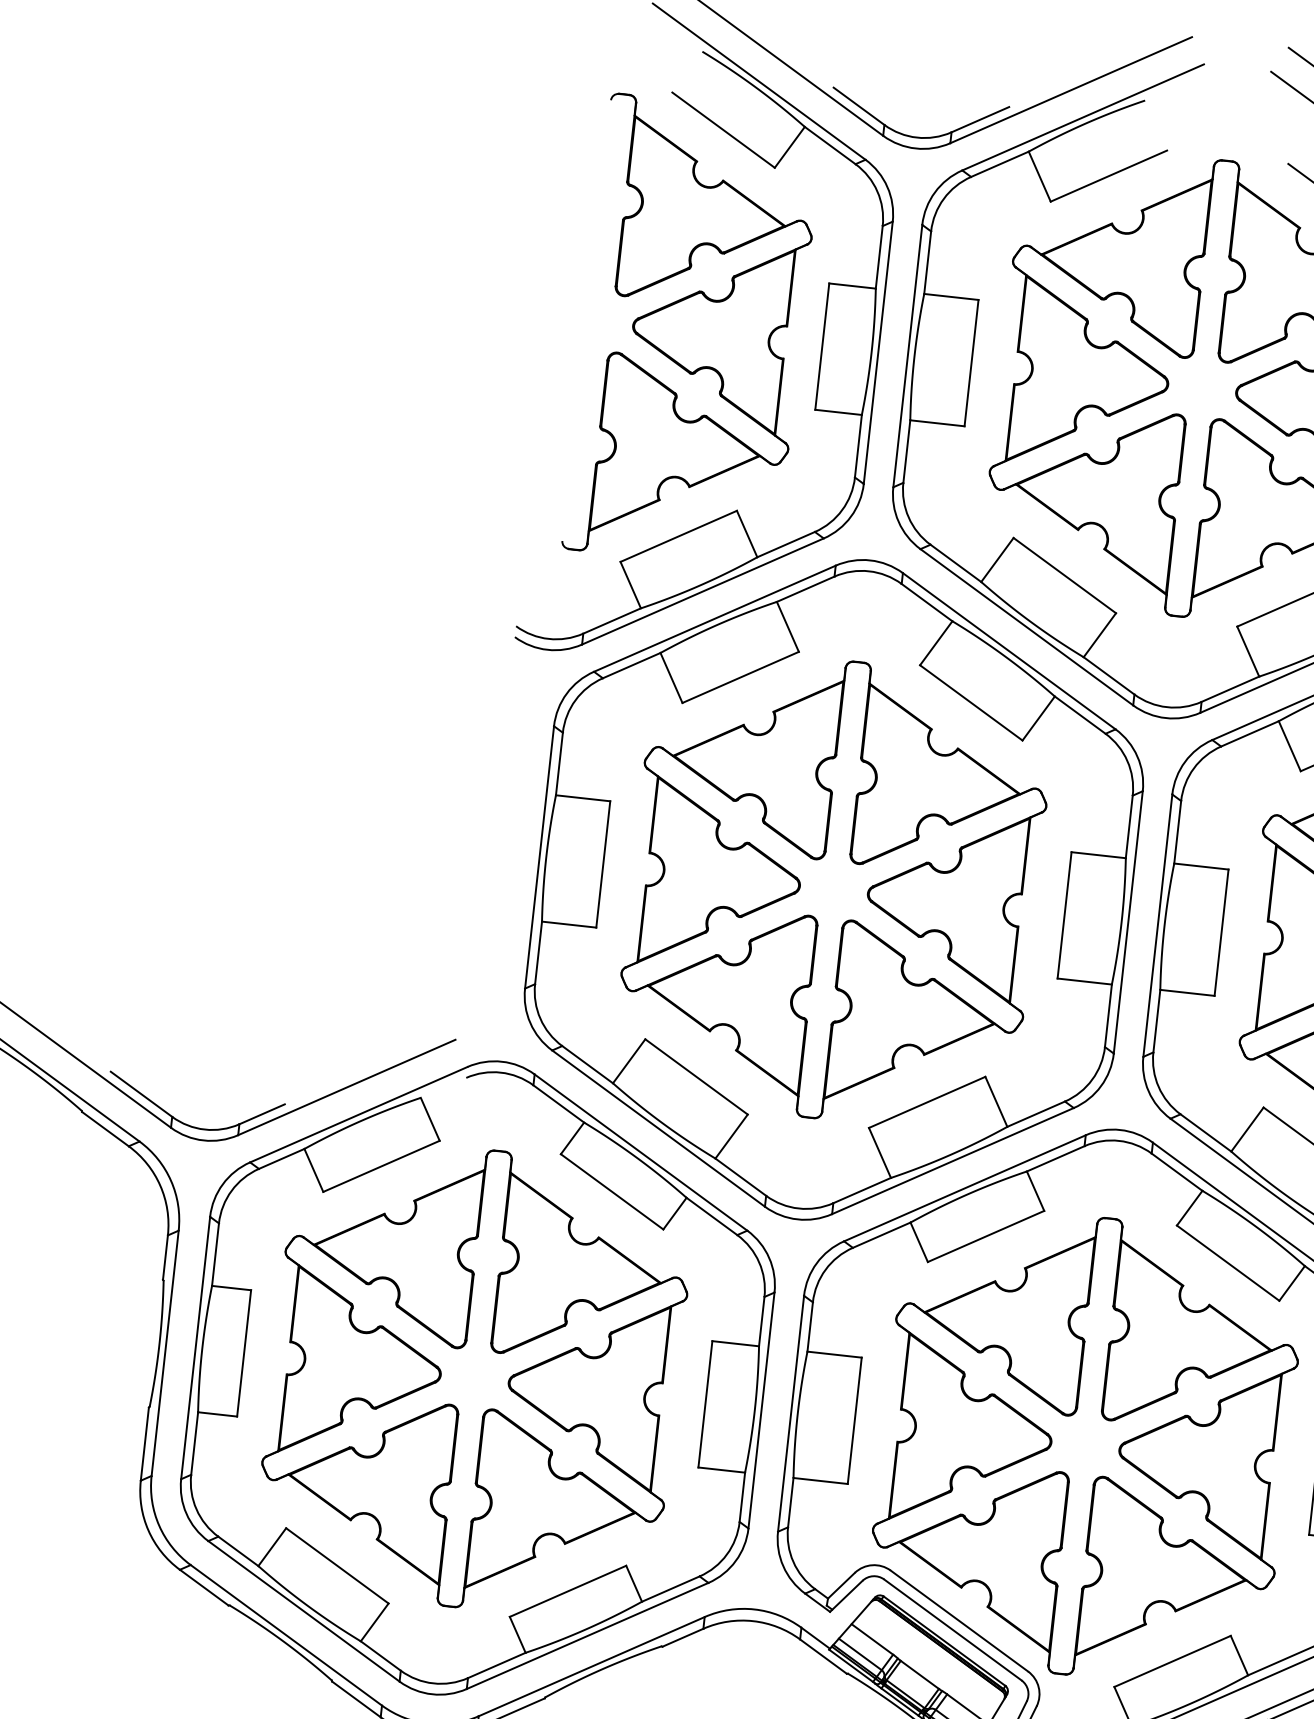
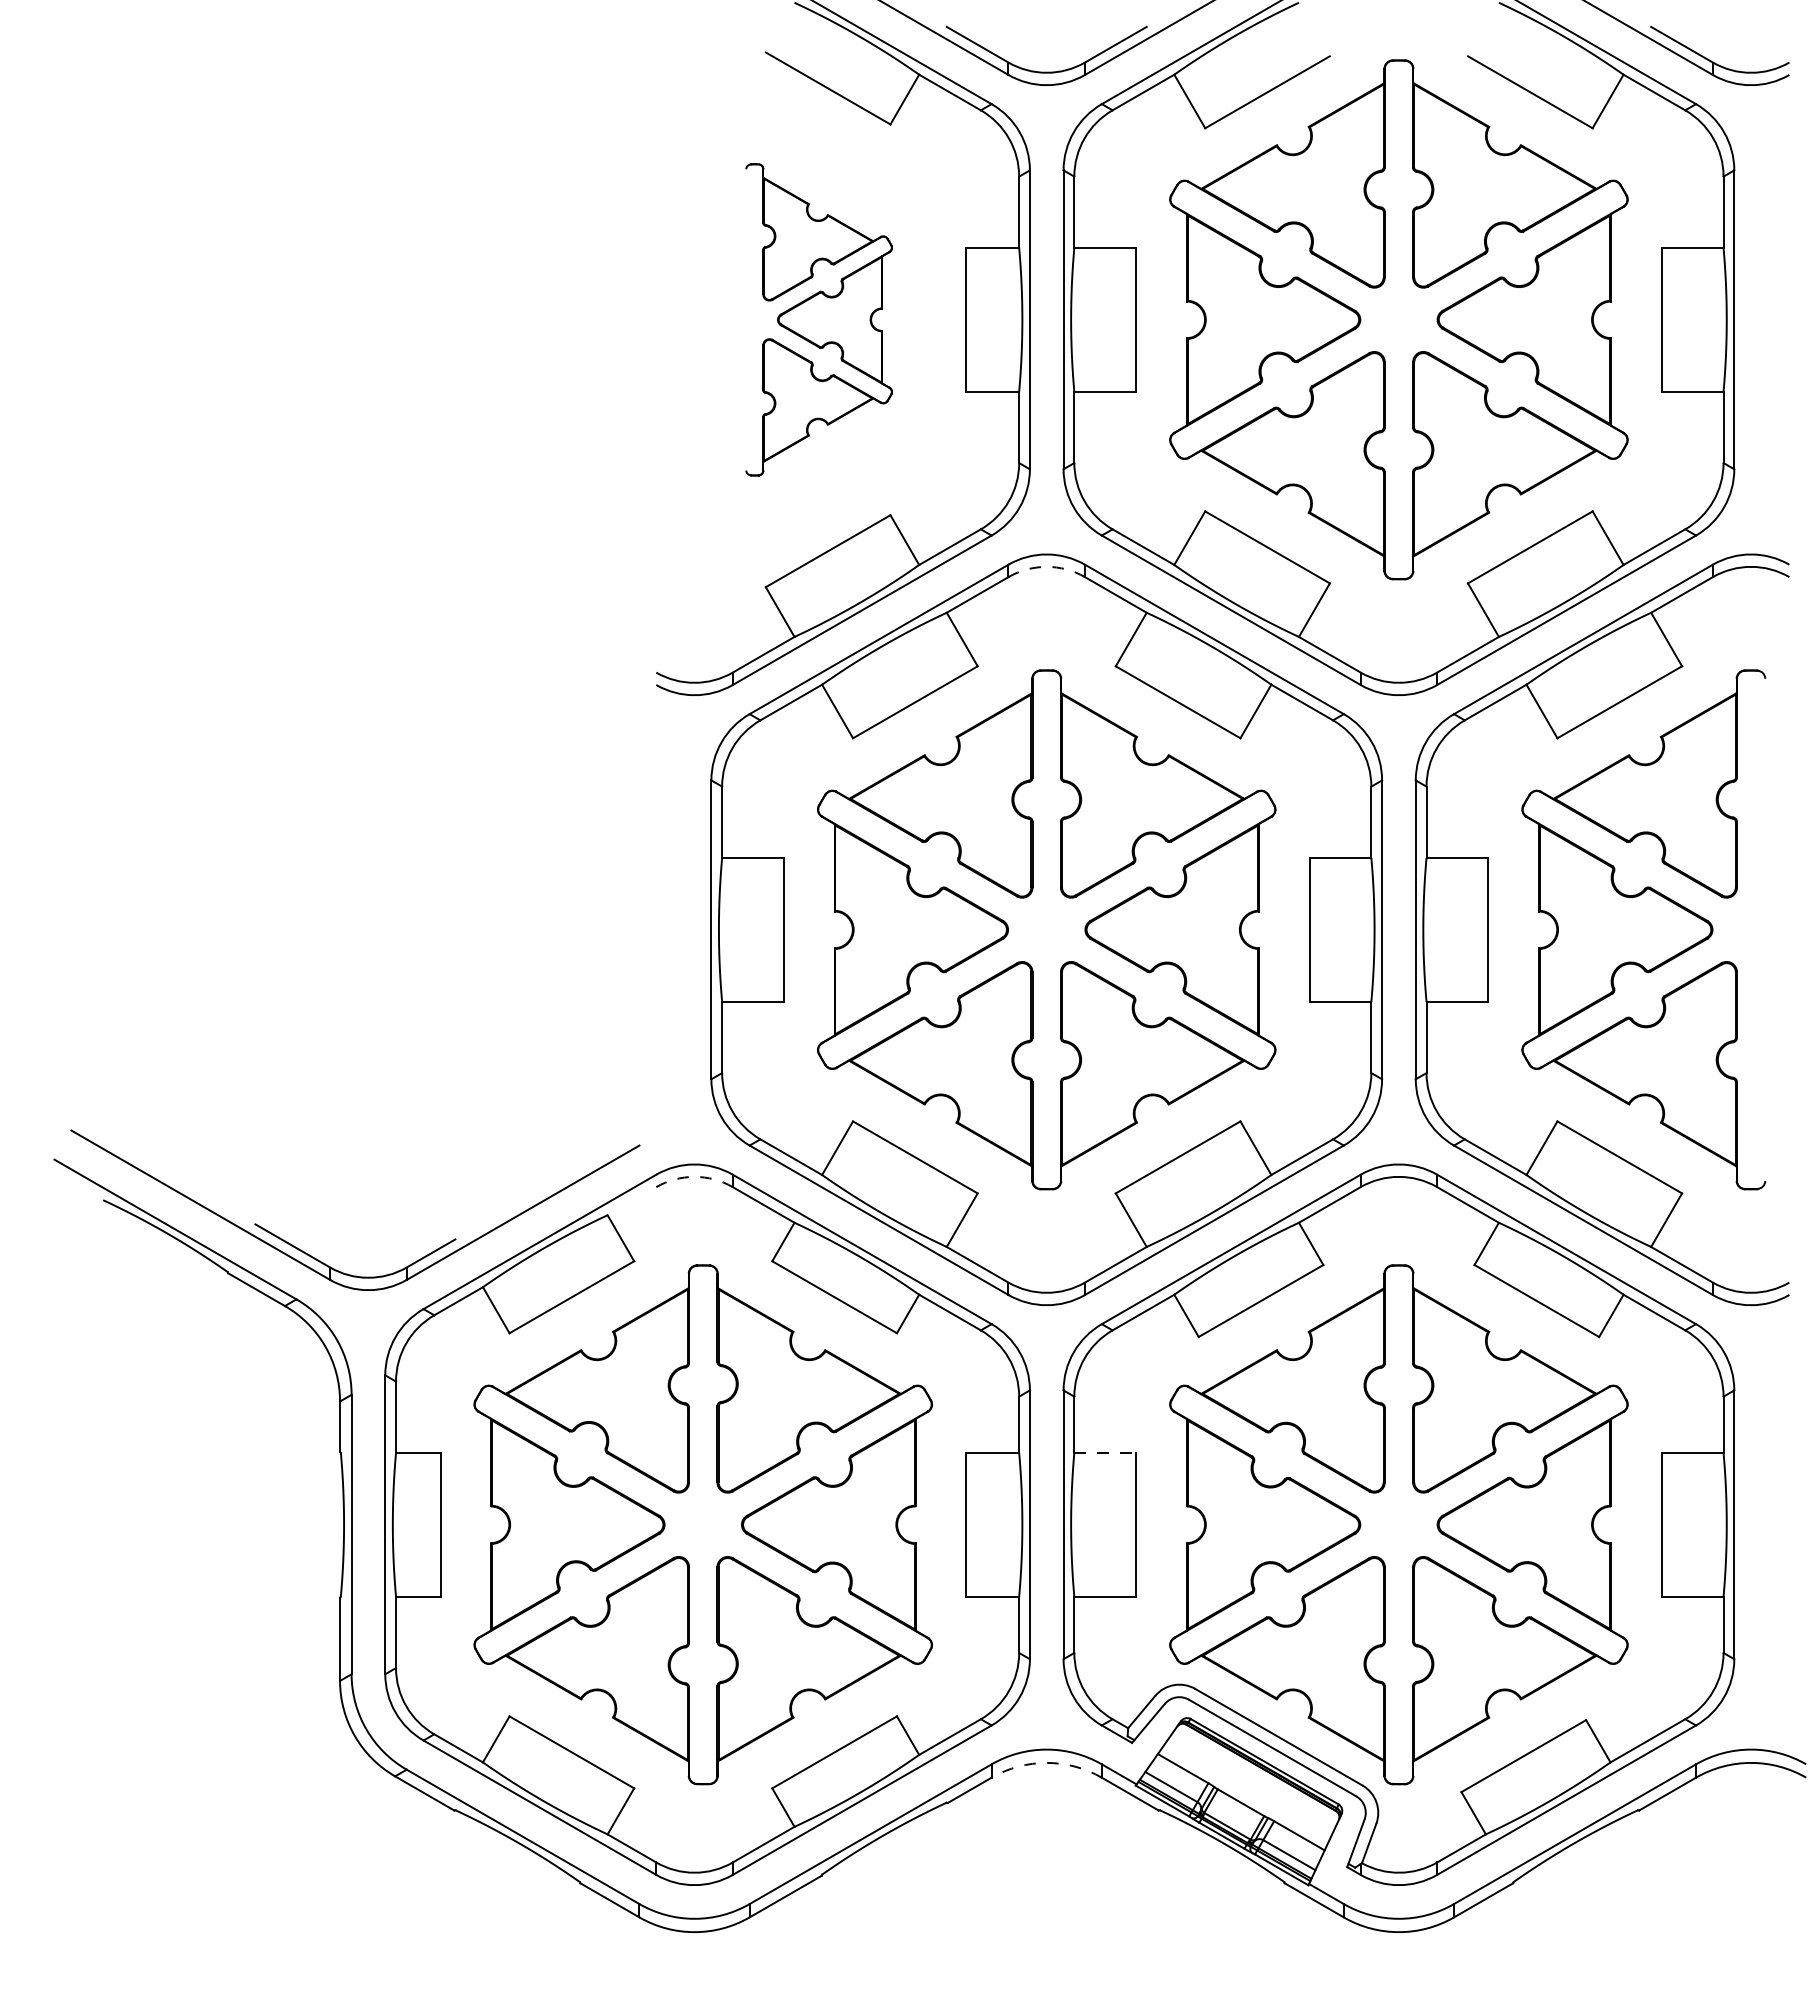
part: (692, 332) -> (818, 319), size x0.6
arc: (868, 570) -> (1046, 566), solid -> dashed
arc: (500, 1072) -> (694, 1176), solid -> dashed
line: (834, 1354) -> (1105, 1452), solid -> dashed
arc: (753, 1620) -> (1046, 1762), solid -> dashed

